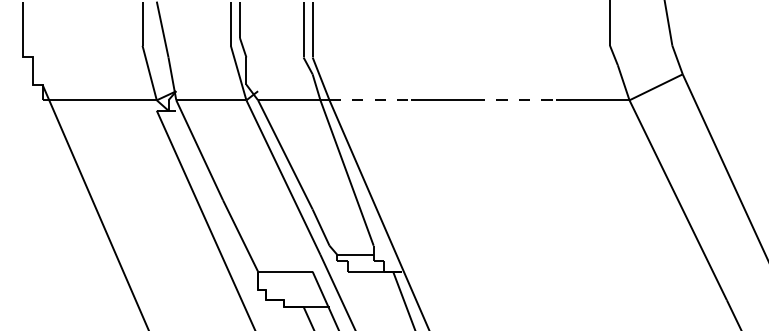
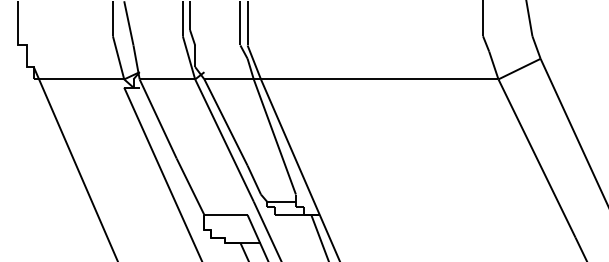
line: (370, 100) -> (293, 79), dashed -> solid
line: (514, 100) -> (407, 79), dashed -> solid

